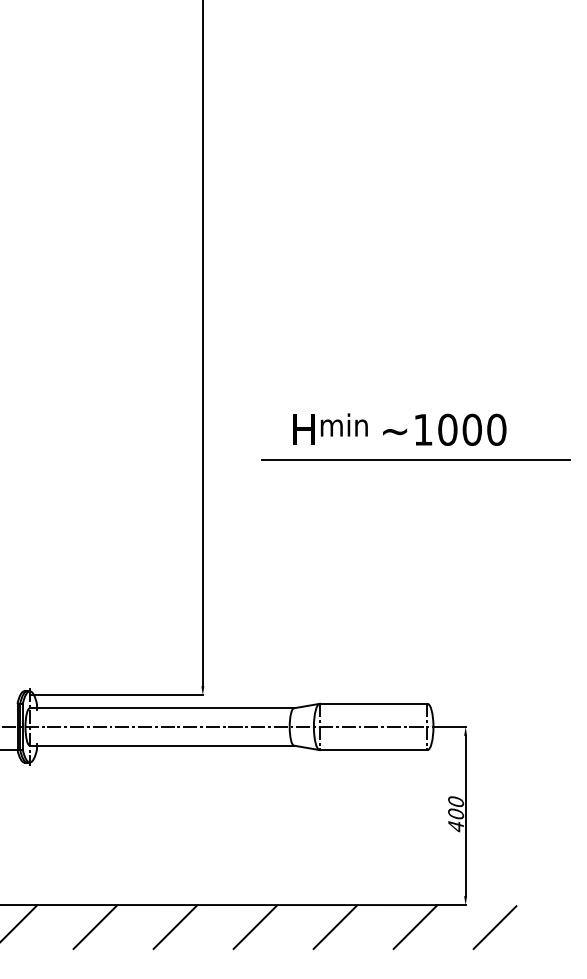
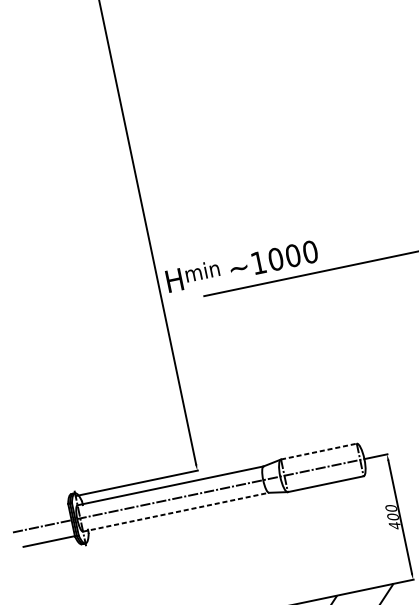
text: (399, 429) -> (241, 266), moved
line: (373, 703) -> (318, 451), solid -> dashed
line: (162, 745) -> (176, 511), solid -> dashed

